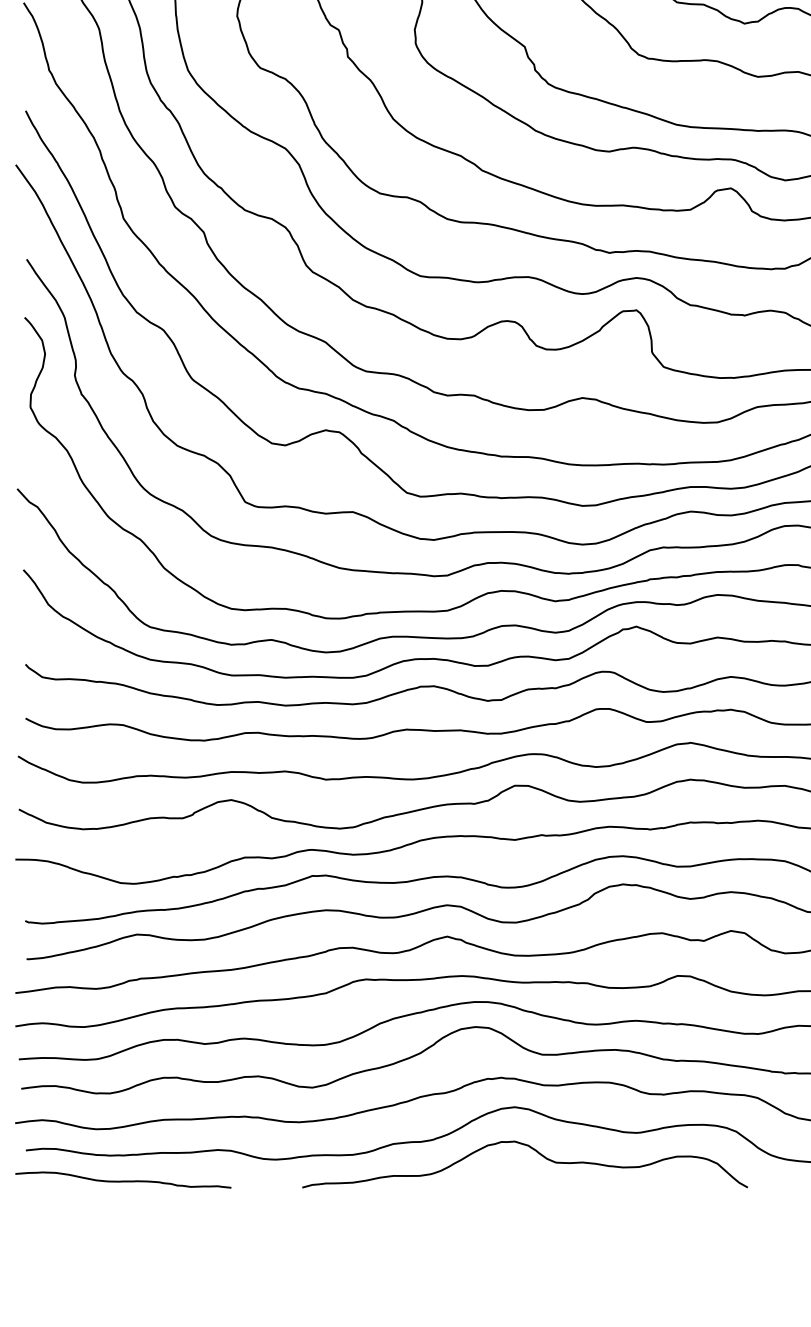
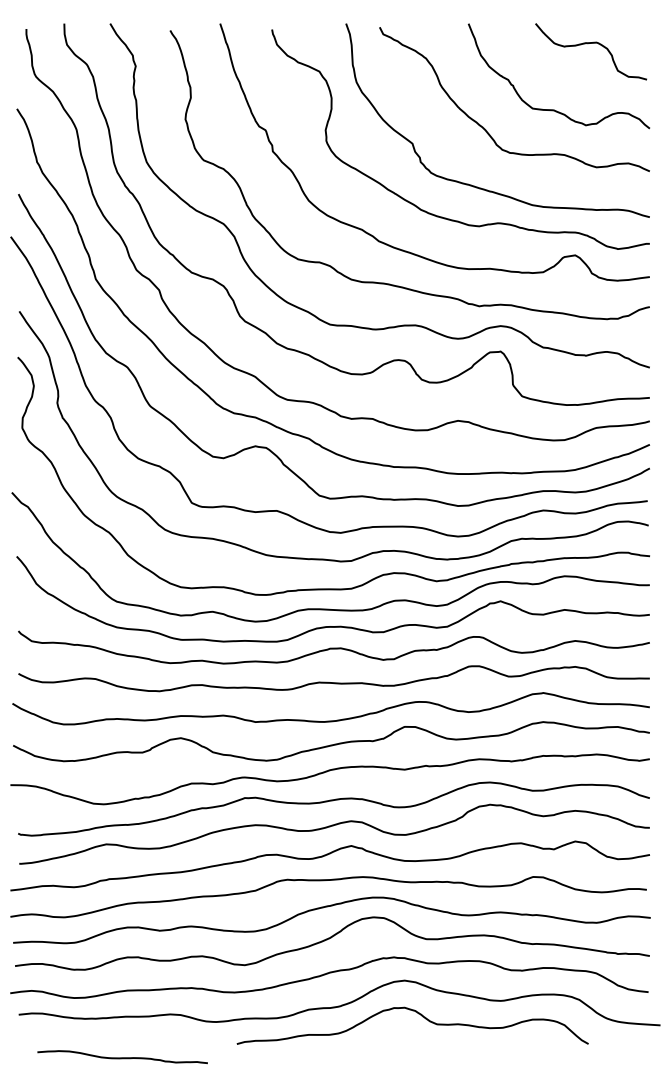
curve: (123, 1180) -> (122, 1057), moved

